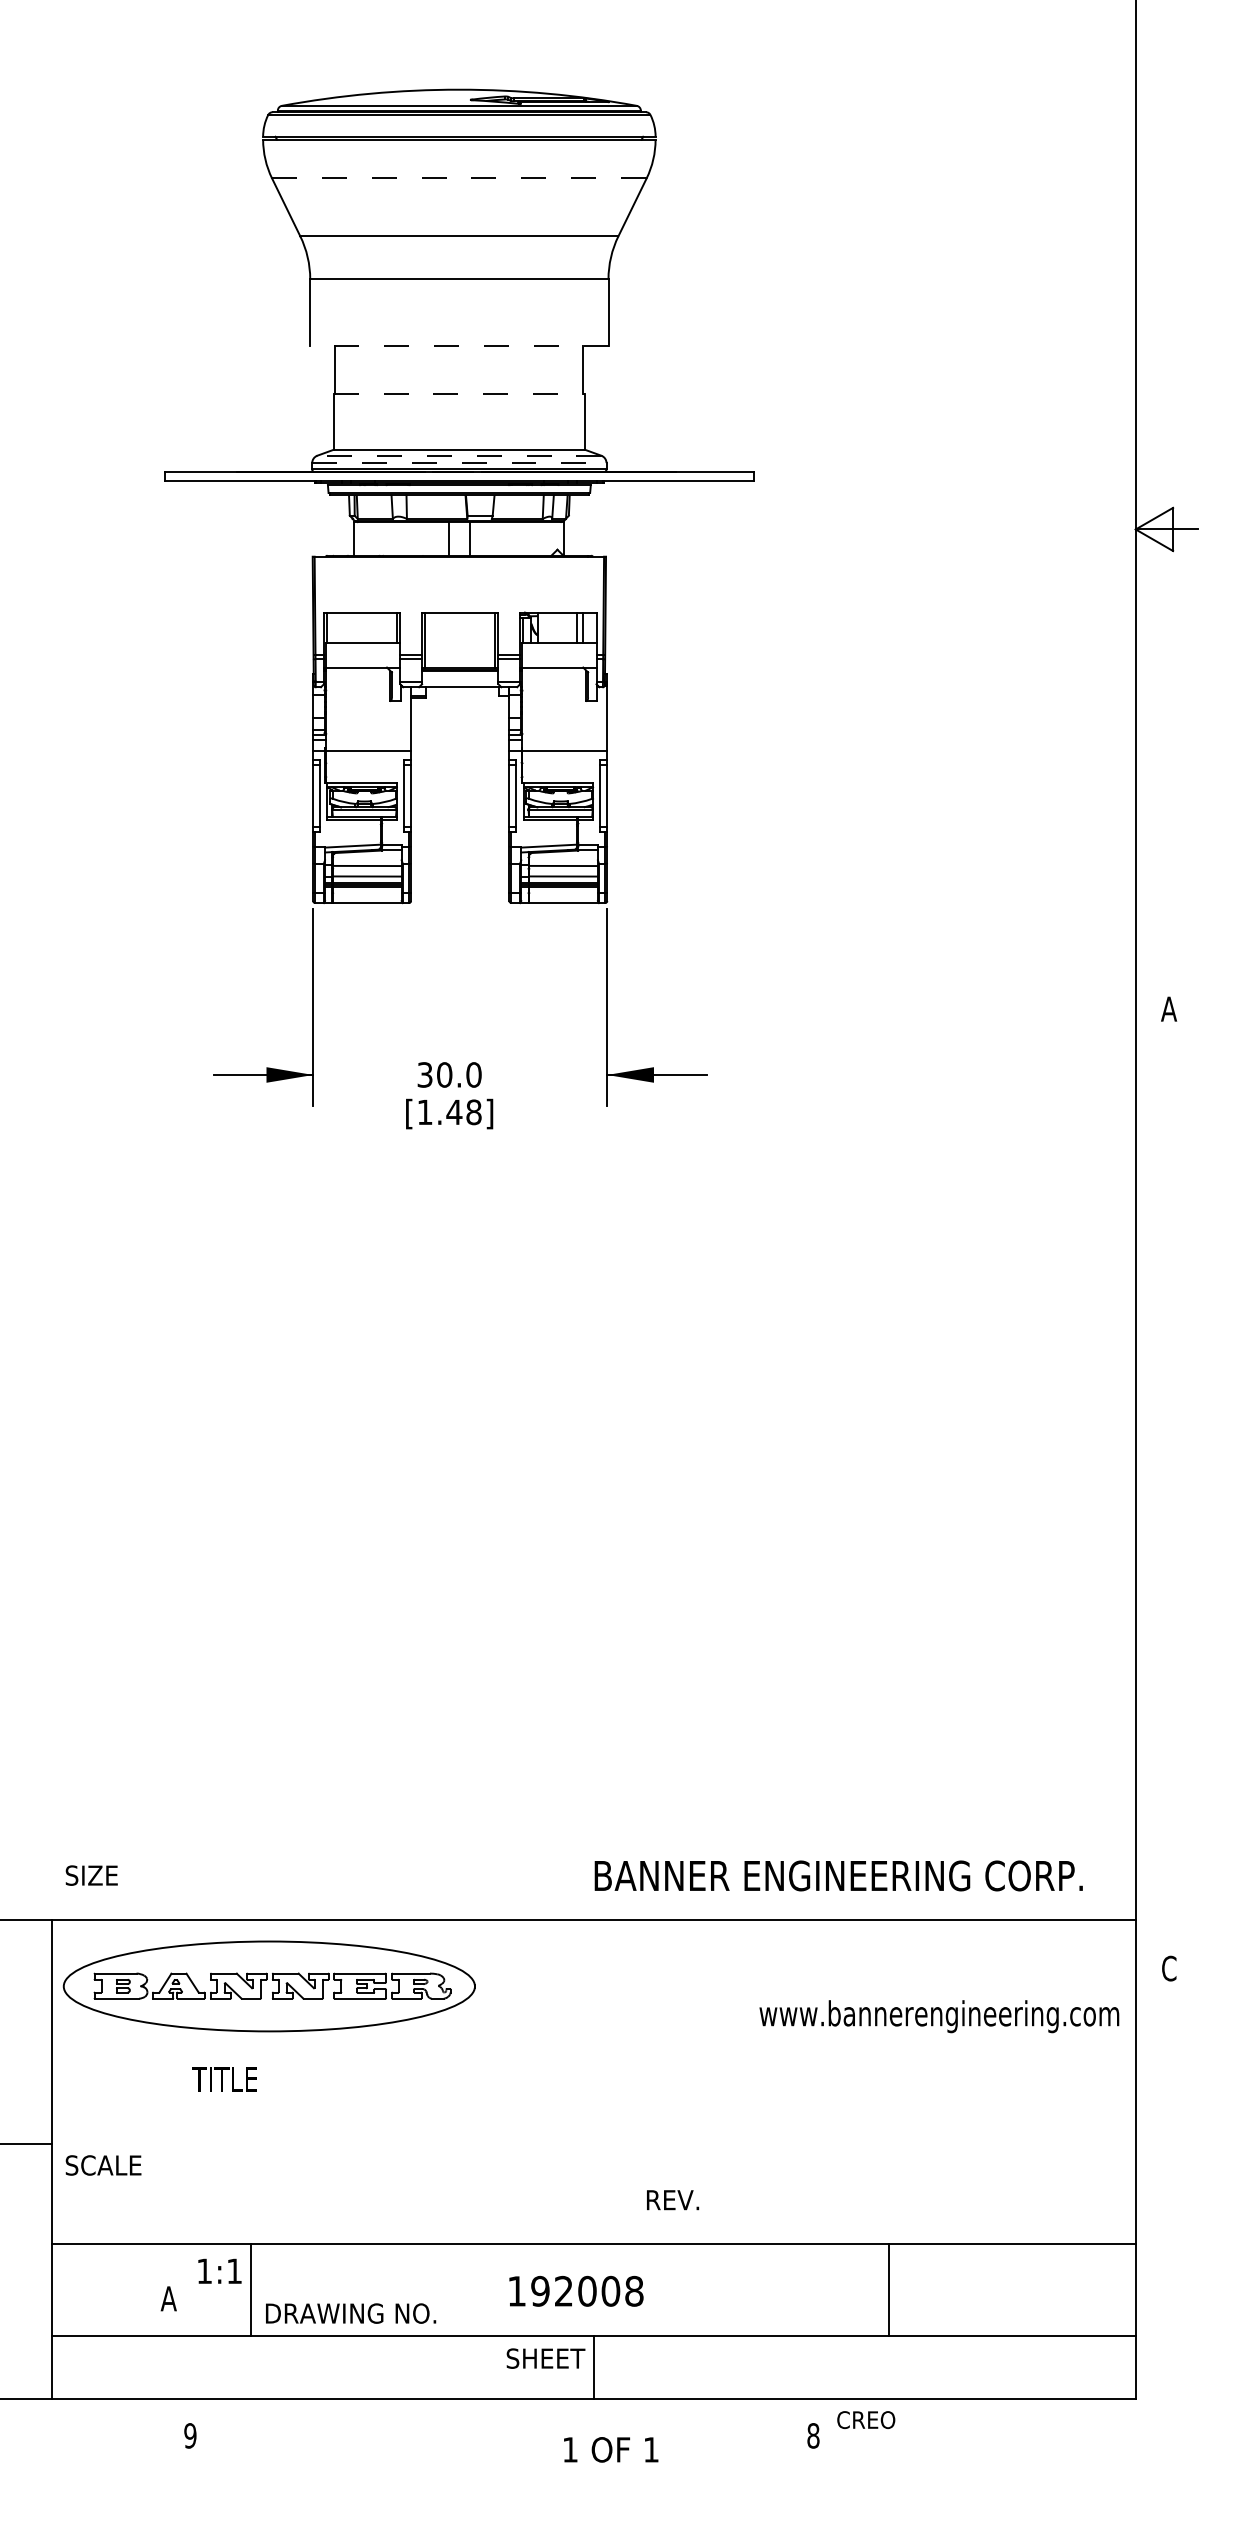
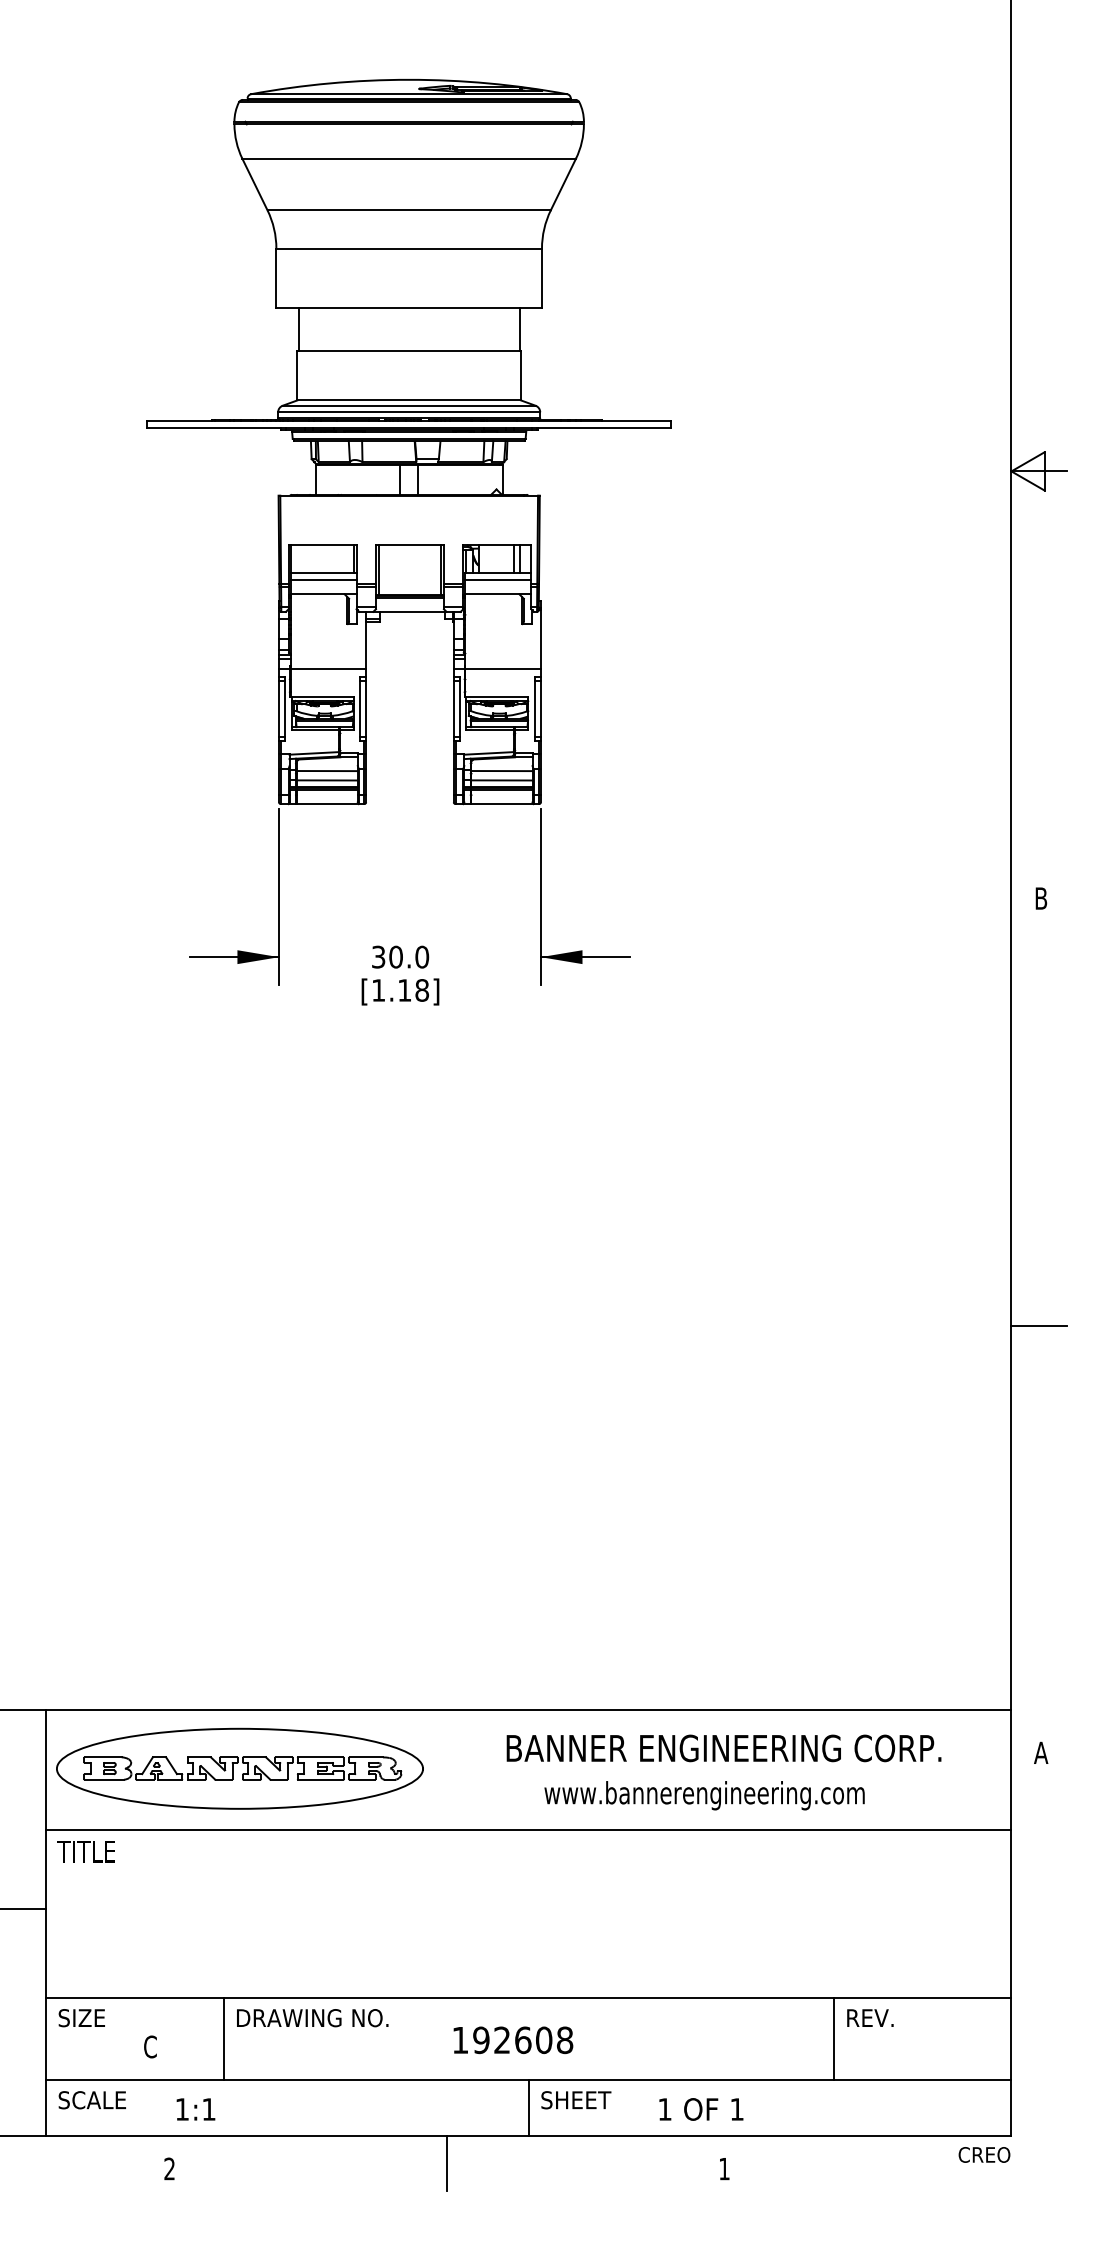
line: (459, 178) -> (409, 158), dashed -> solid
line: (459, 345) -> (409, 307), dashed -> solid
line: (459, 393) -> (409, 350), dashed -> solid
line: (458, 455) -> (408, 405), dashed -> solid
line: (459, 463) -> (409, 412), dashed -> solid
line: (363, 650) -> (323, 579), added
line: (559, 650) -> (498, 579), added
text: (1169, 1009) -> (1041, 898), A -> B
text: (454, 1112) -> (404, 990), [1.48] -> [1.18]
line: (1166, 1488) -> (1038, 1325), added
text: (91, 1876) -> (81, 2018), moved
text: (838, 1876) -> (723, 1748), moved
text: (1169, 1968) -> (1041, 1752), C -> A
text: (939, 2016) -> (704, 1795), moved
line: (593, 2054) -> (528, 1829), added
text: (223, 2079) -> (85, 1851), moved
text: (102, 2165) -> (91, 2100), moved
text: (673, 2199) -> (870, 2017), moved
text: (219, 2271) -> (195, 2109), moved
text: (587, 2290) -> (523, 2039), 192008 -> 192608
line: (888, 2290) -> (833, 2039), moved
text: (168, 2298) -> (150, 2046), A -> C
text: (350, 2314) -> (312, 2018), moved
text: (546, 2358) -> (576, 2100), moved
text: (866, 2419) -> (984, 2154), moved
line: (502, 2429) -> (447, 2163), added
text: (190, 2435) -> (169, 2168), 9 -> 2
text: (813, 2435) -> (724, 2168), 8 -> 1
text: (611, 2449) -> (701, 2109), moved

